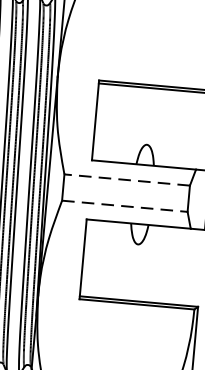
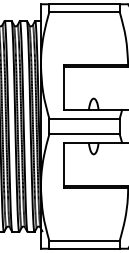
line: (127, 180) -> (84, 119), dashed -> solid
line: (126, 205) -> (85, 133), dashed -> solid

